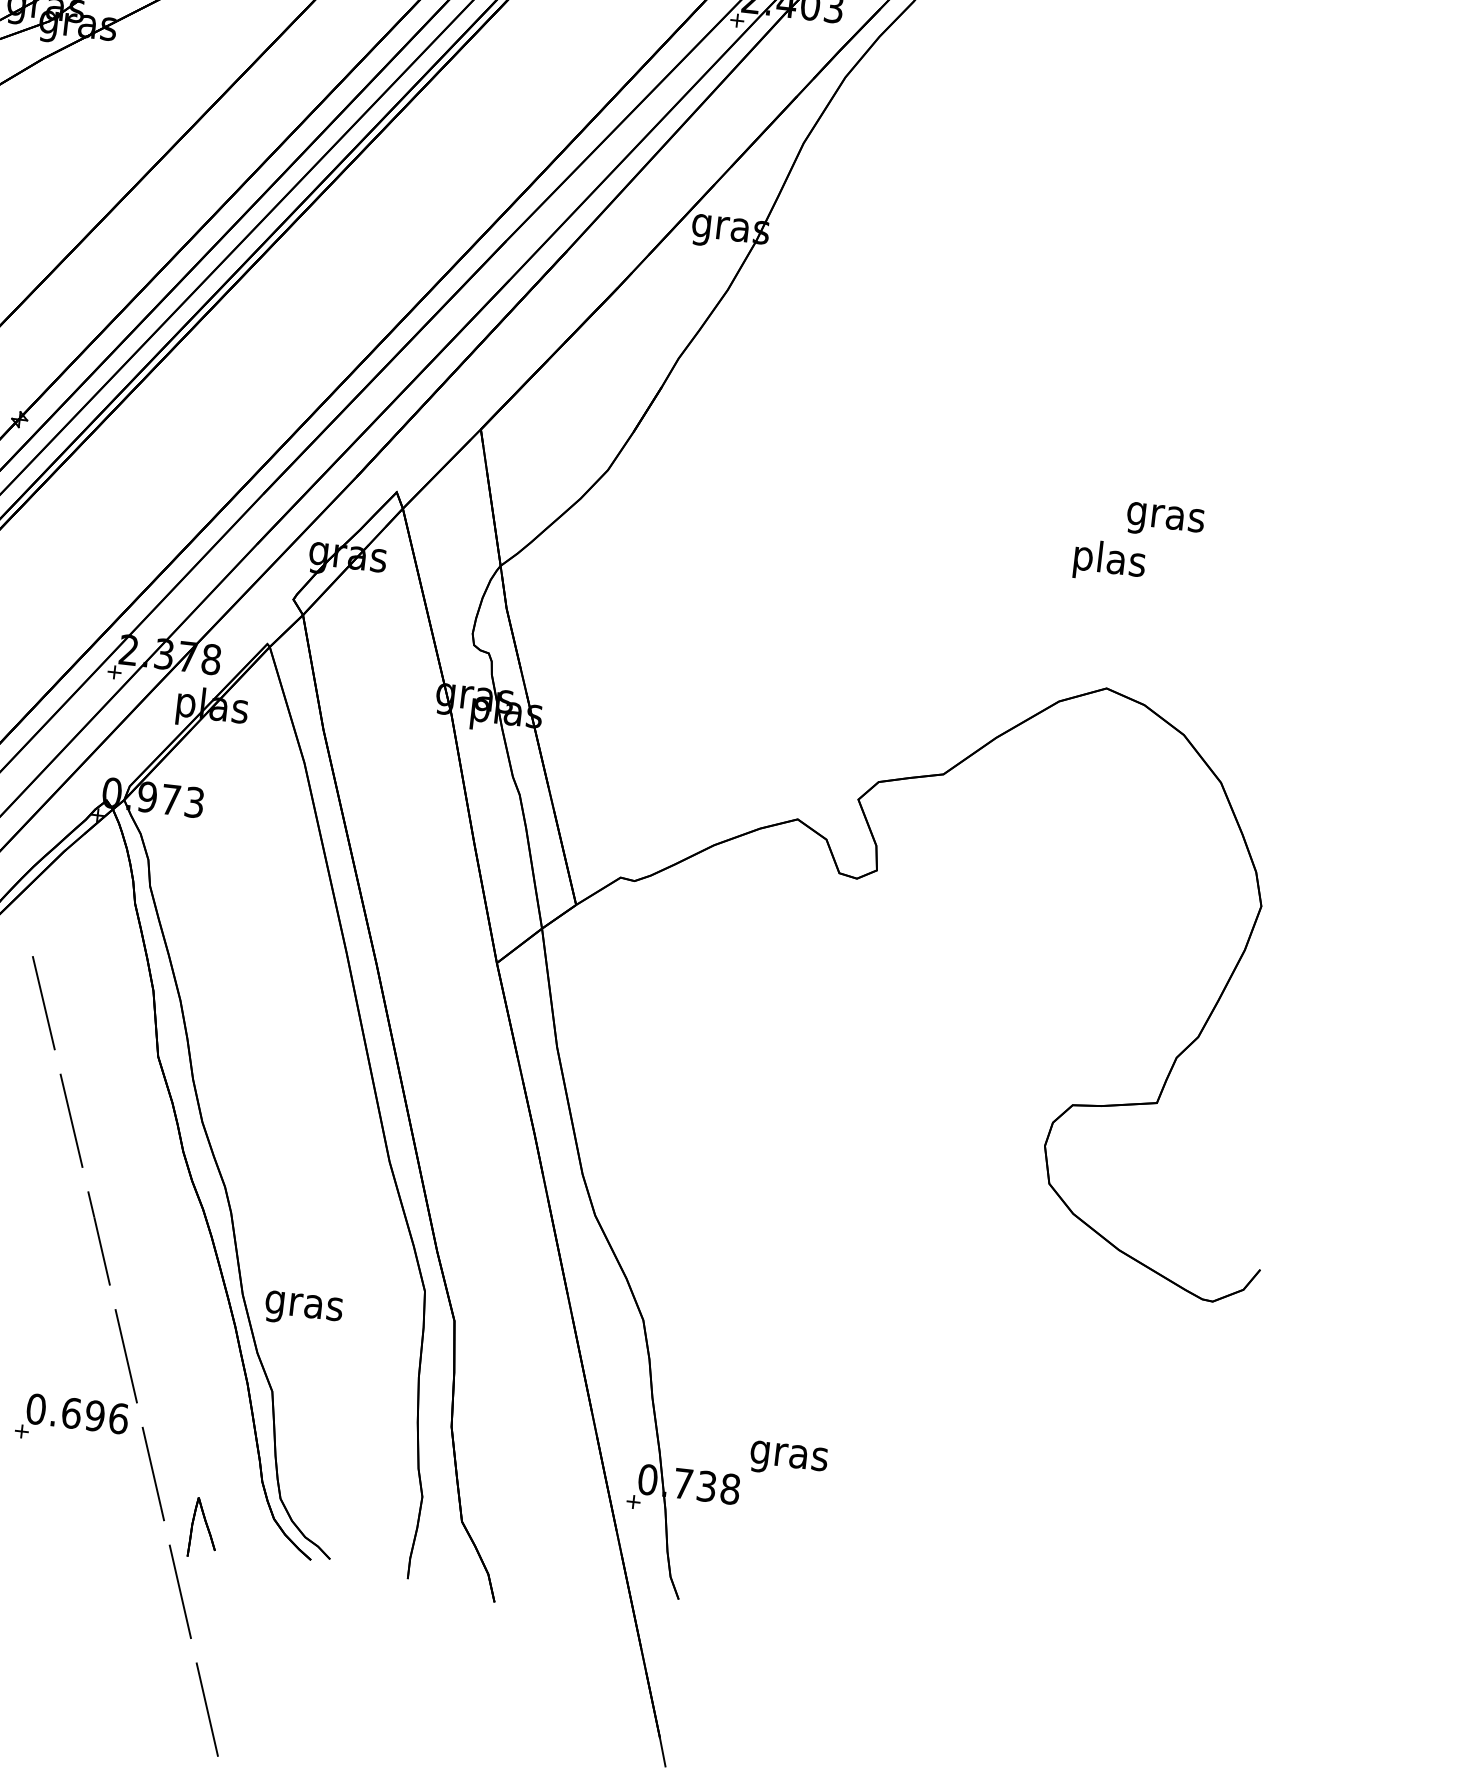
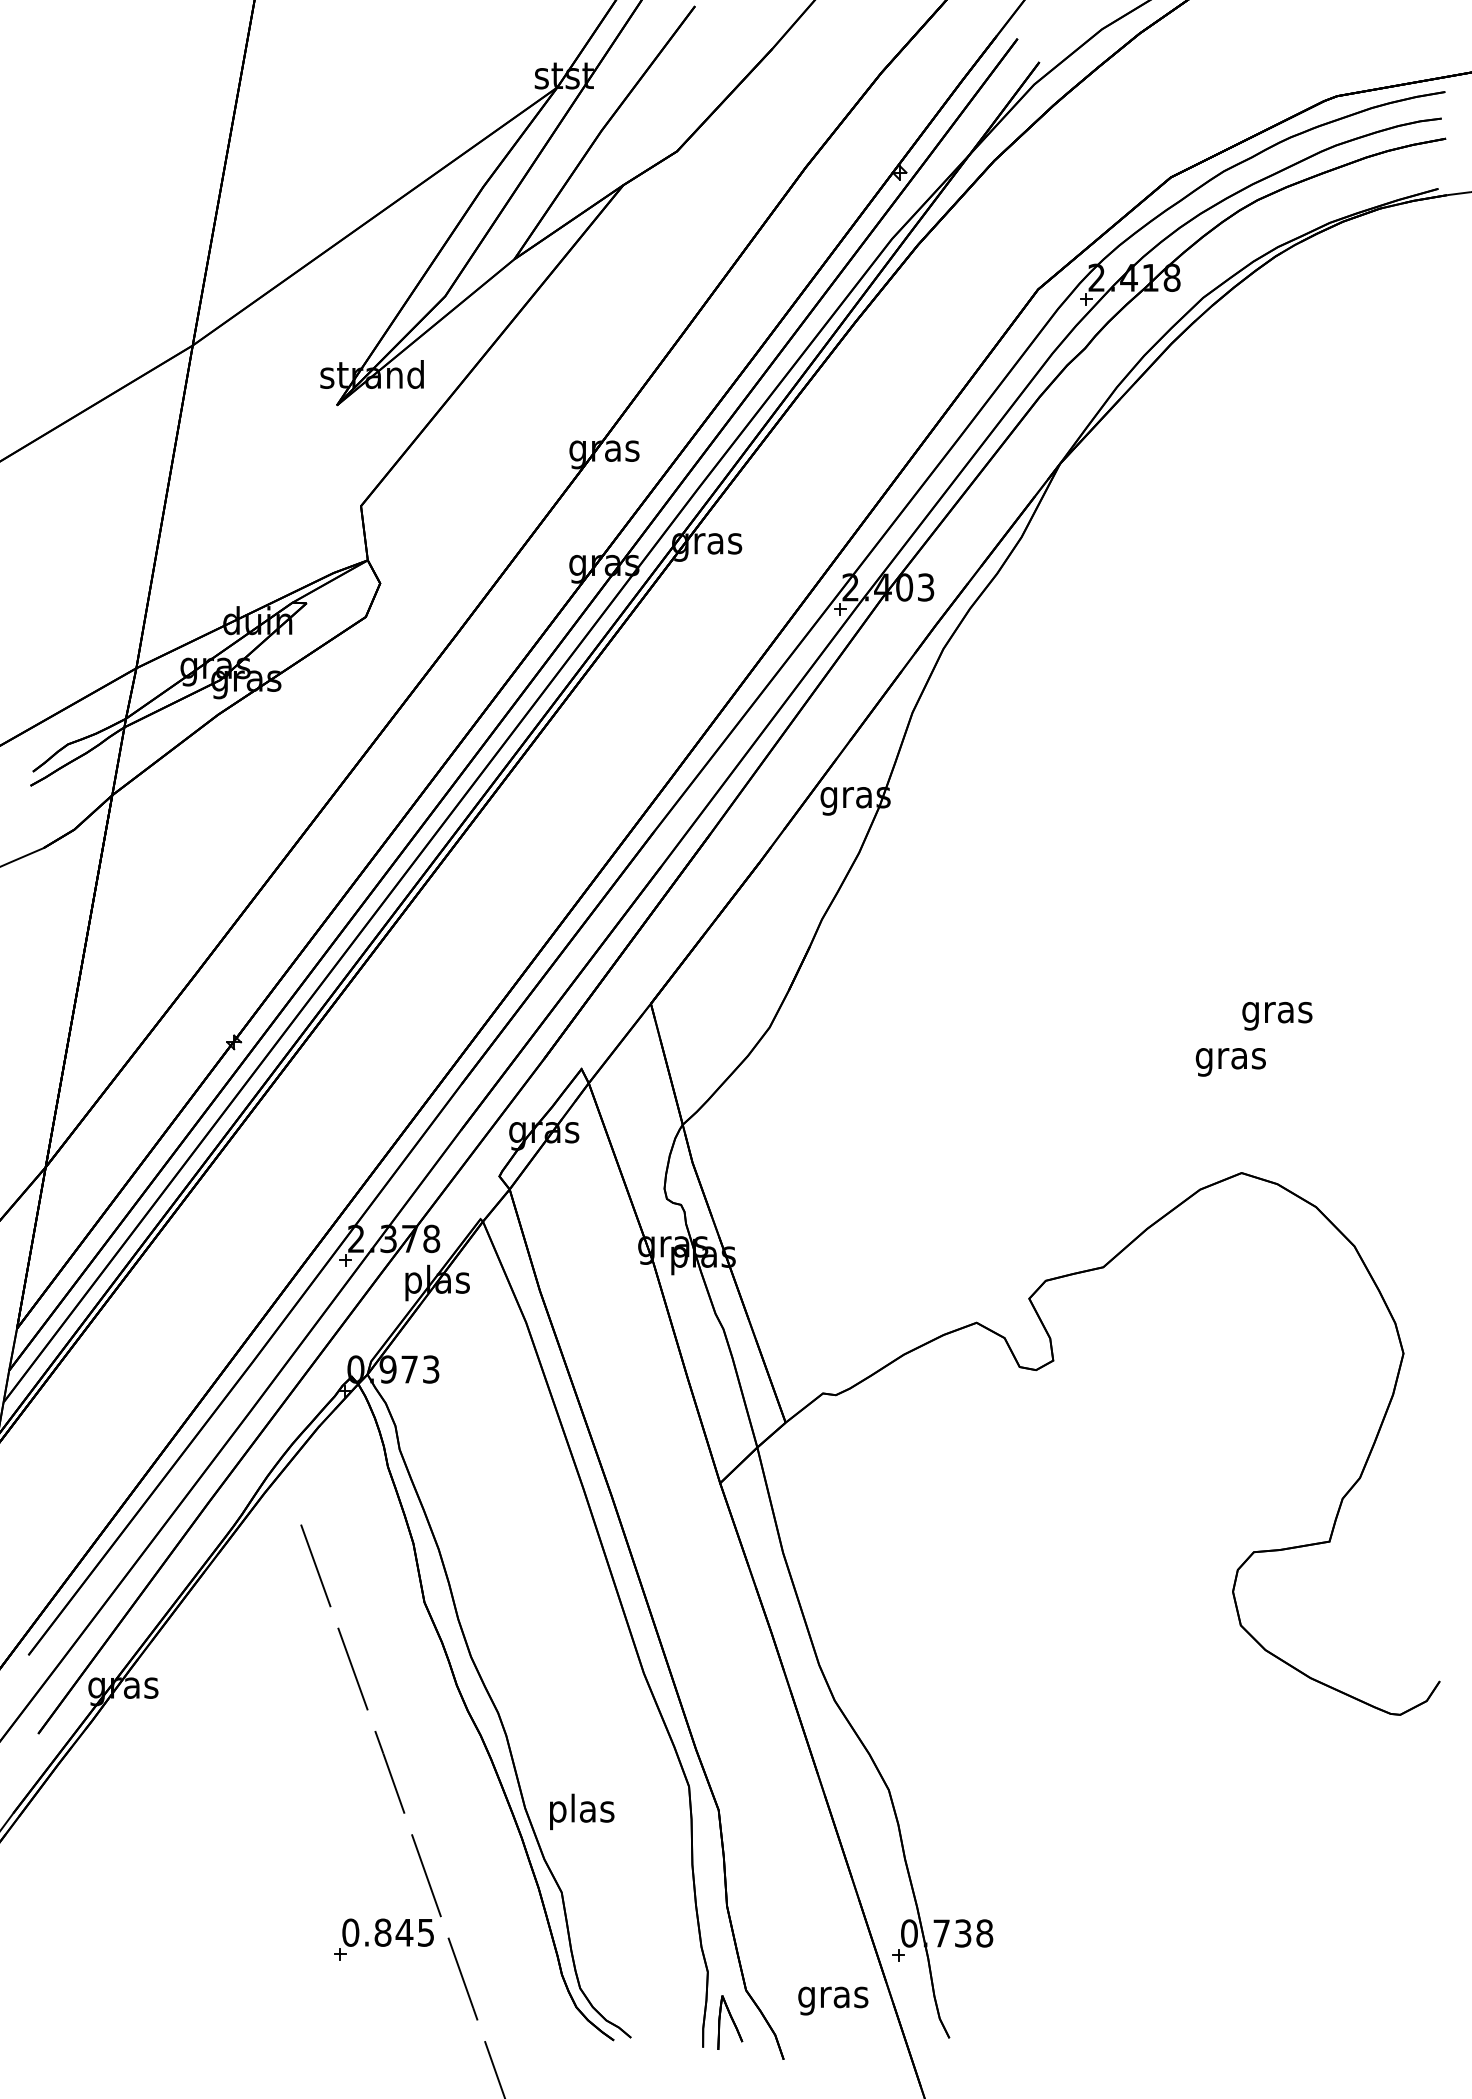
text: (1108, 561) -> (1230, 1058), plas -> gras
text: (304, 1305) -> (581, 1811), gras -> plas
text: (95, 1415) -> (404, 1932), 0.696 -> 0.845
text: (789, 1459) -> (833, 2000), moved
part: (204, 1527) -> (730, 2022), moved

